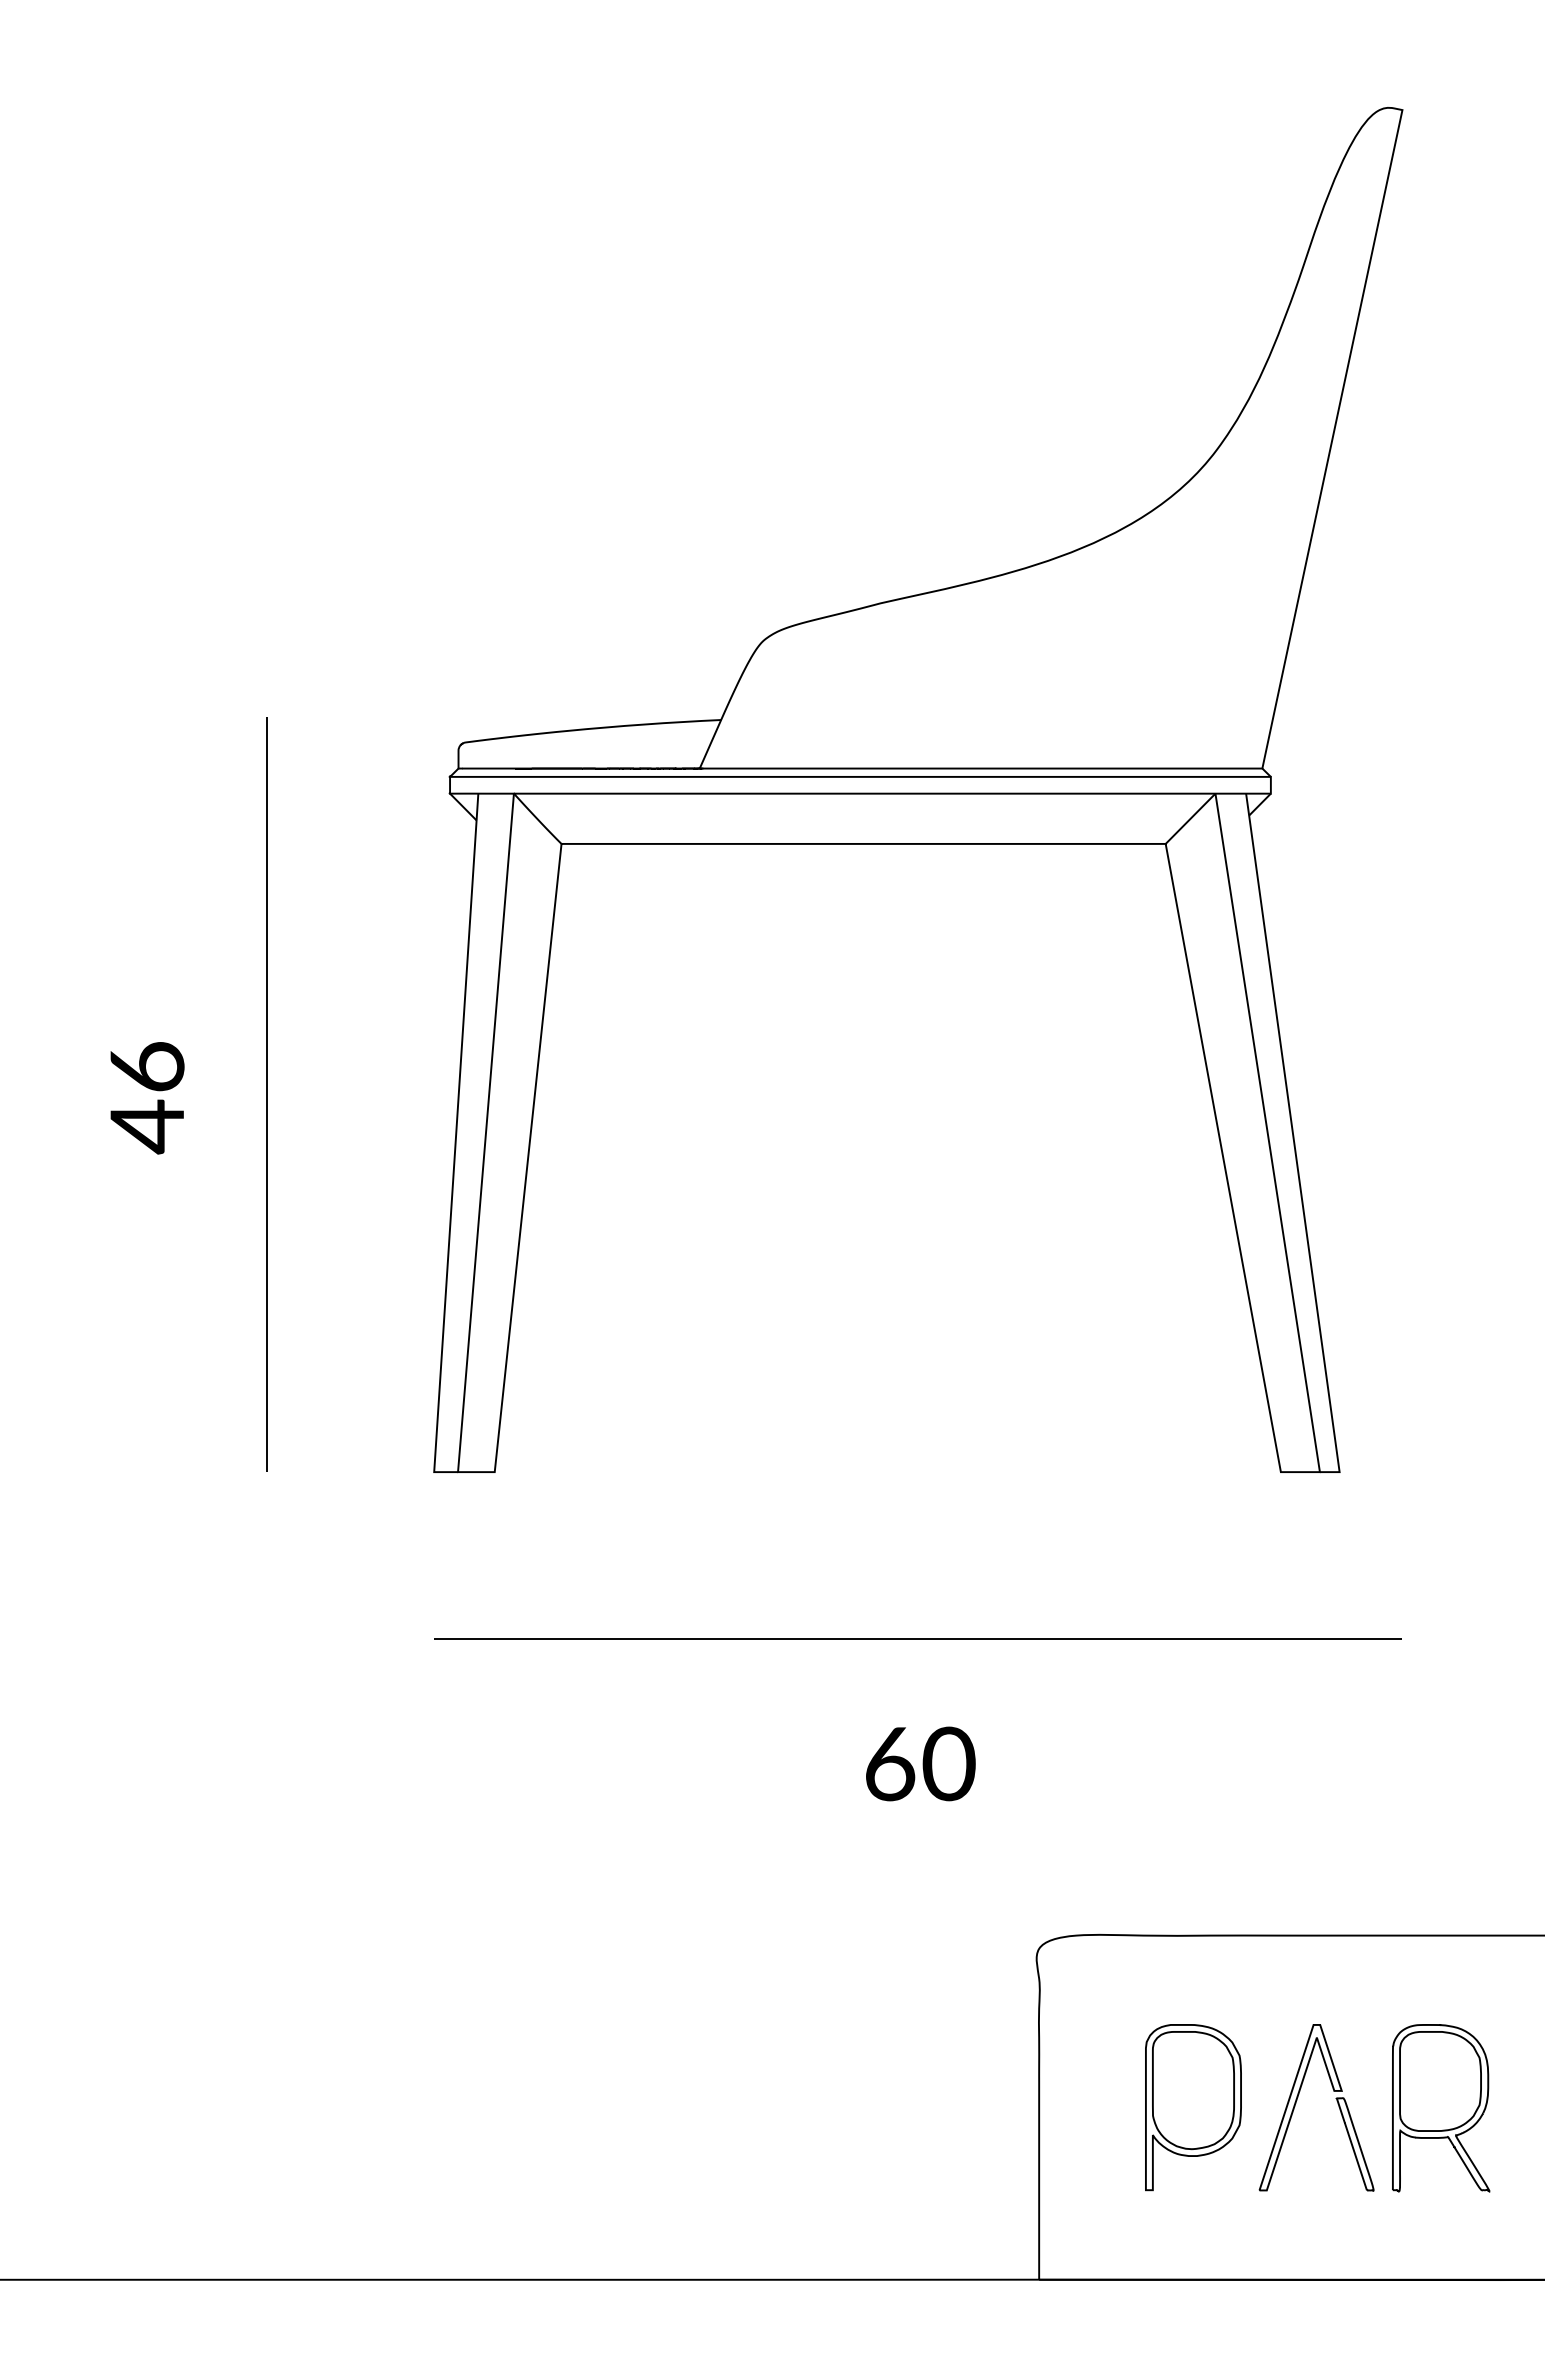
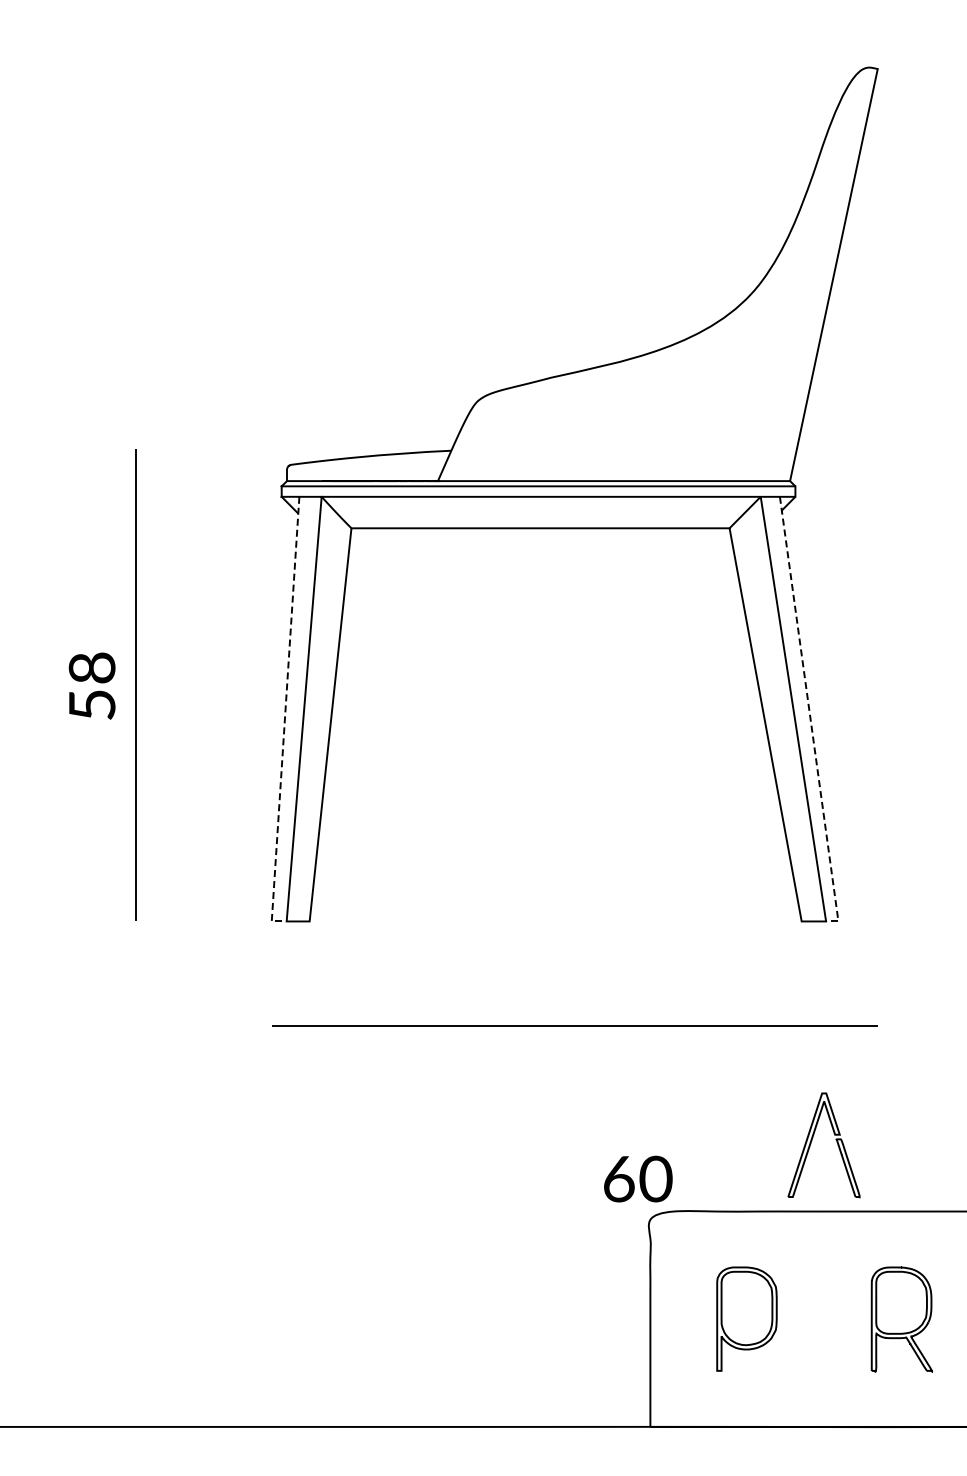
line: (265, 1093) -> (135, 684), moved
text: (146, 1098) -> (91, 687), 46 -> 58
line: (1294, 1144) -> (810, 716), solid -> dashed
line: (456, 1146) -> (285, 717), solid -> dashed
text: (921, 1762) -> (638, 1178), moved
part: (1298, 2100) -> (812, 1140), moved

